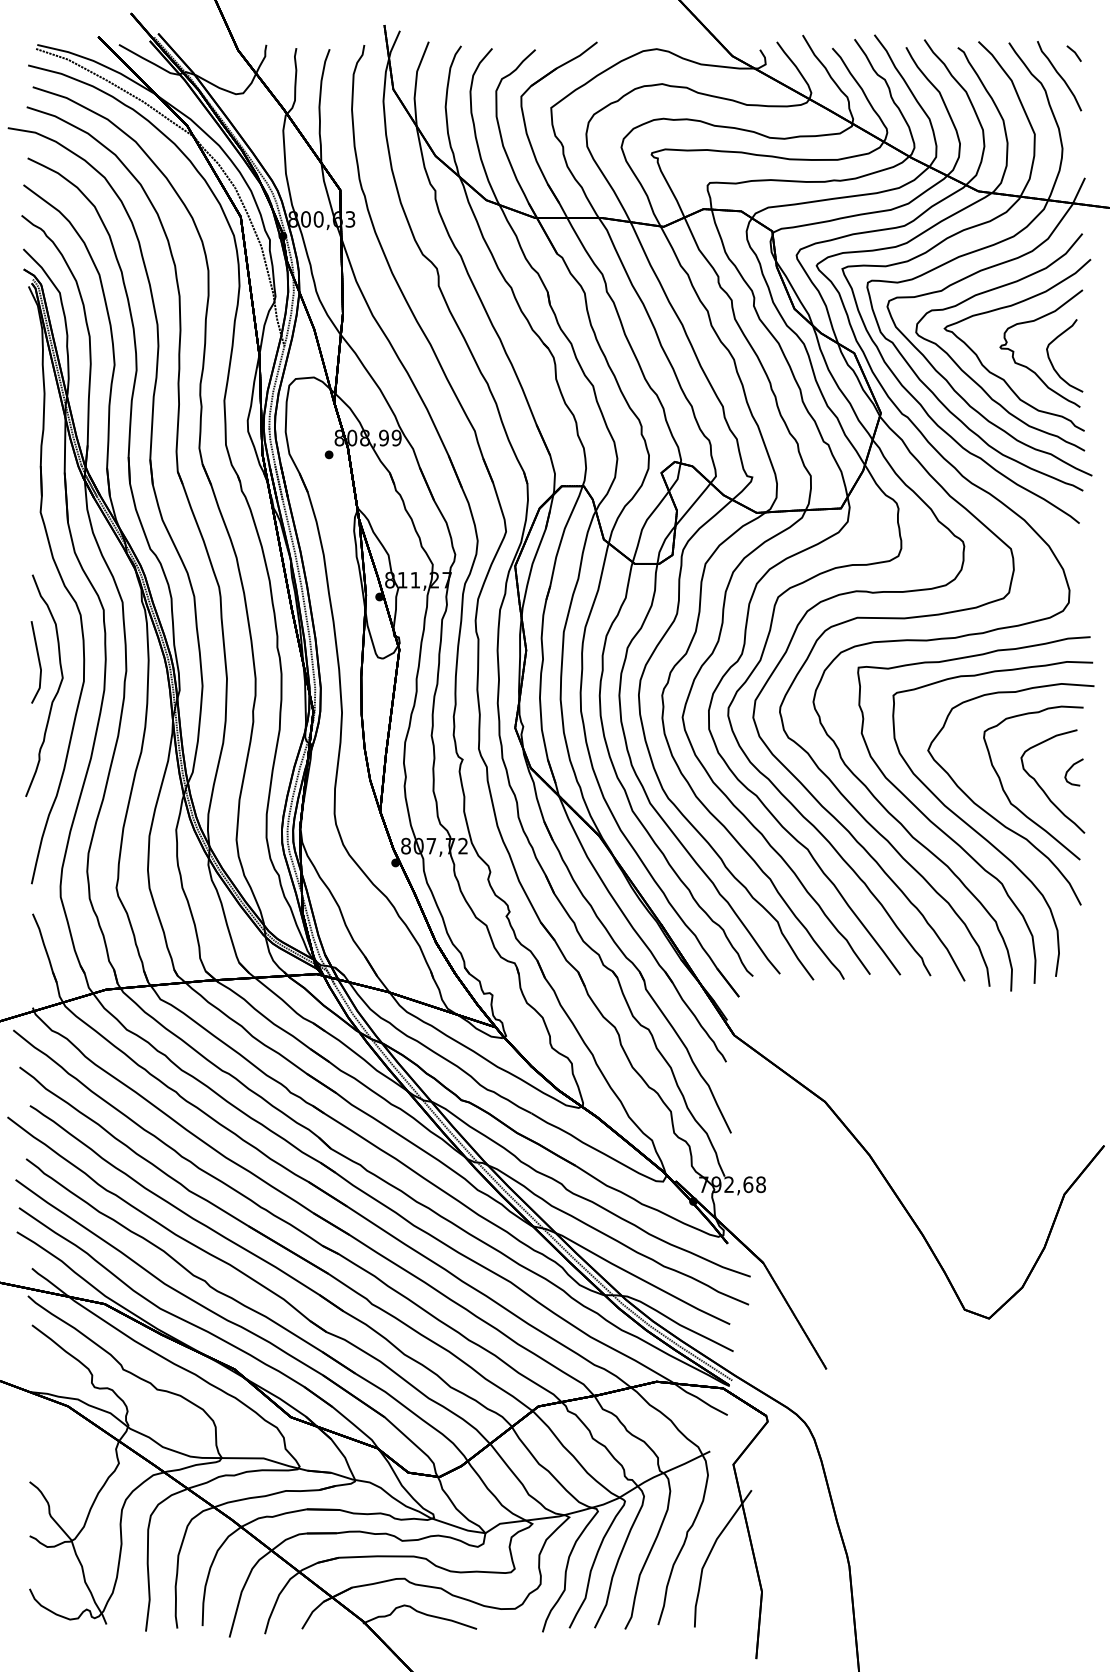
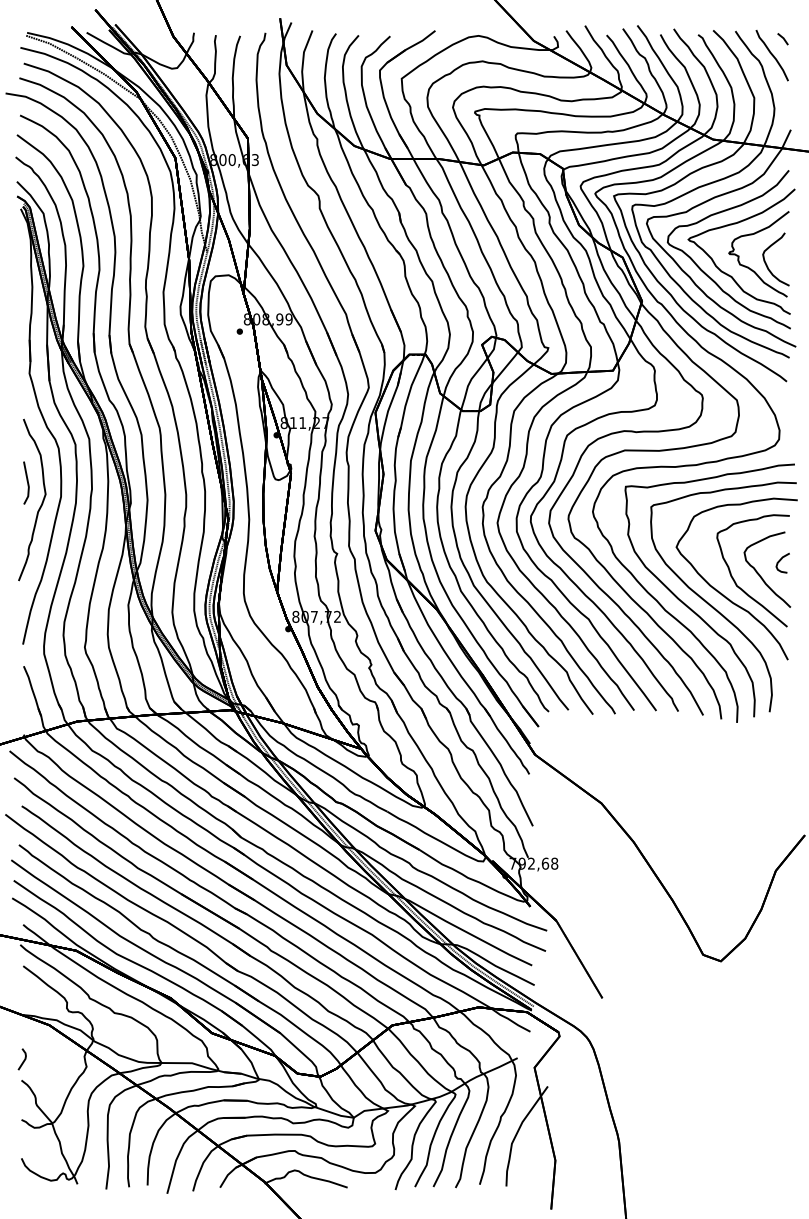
part: (36, 662) -> (26, 483), size x0.71
line: (32, 1454) -> (23, 1060), added

